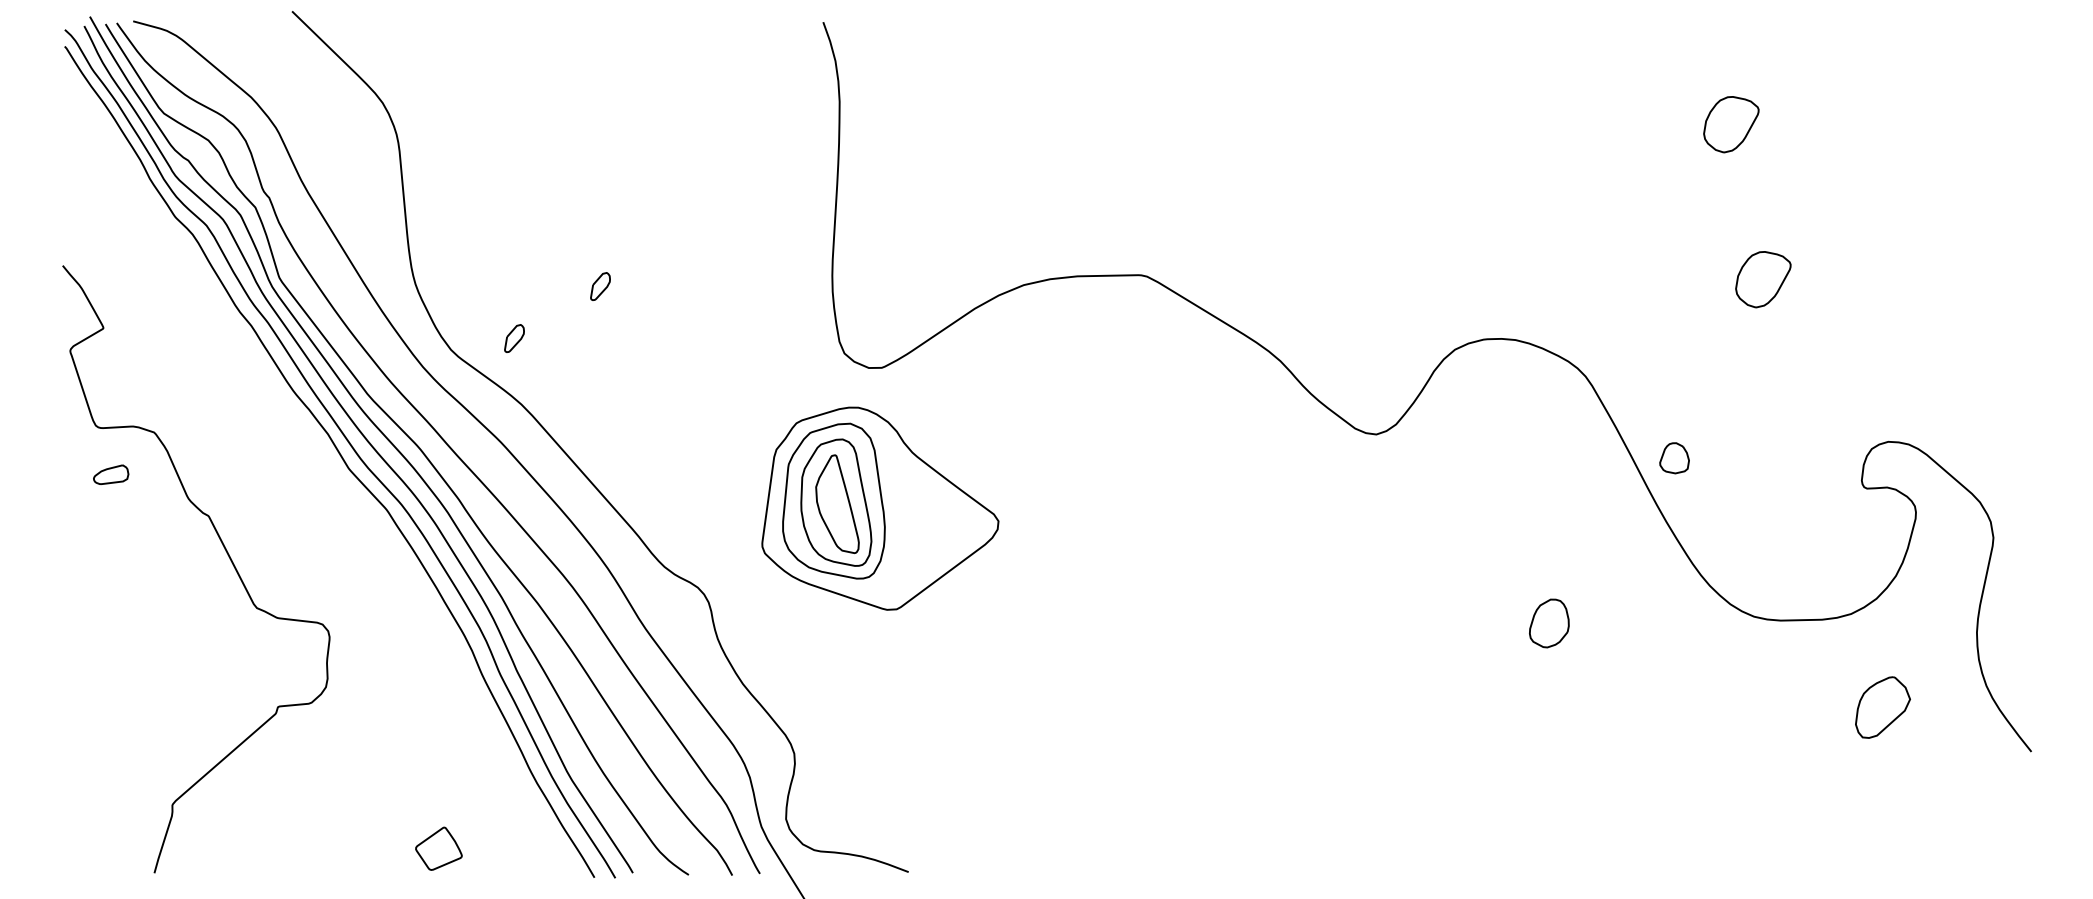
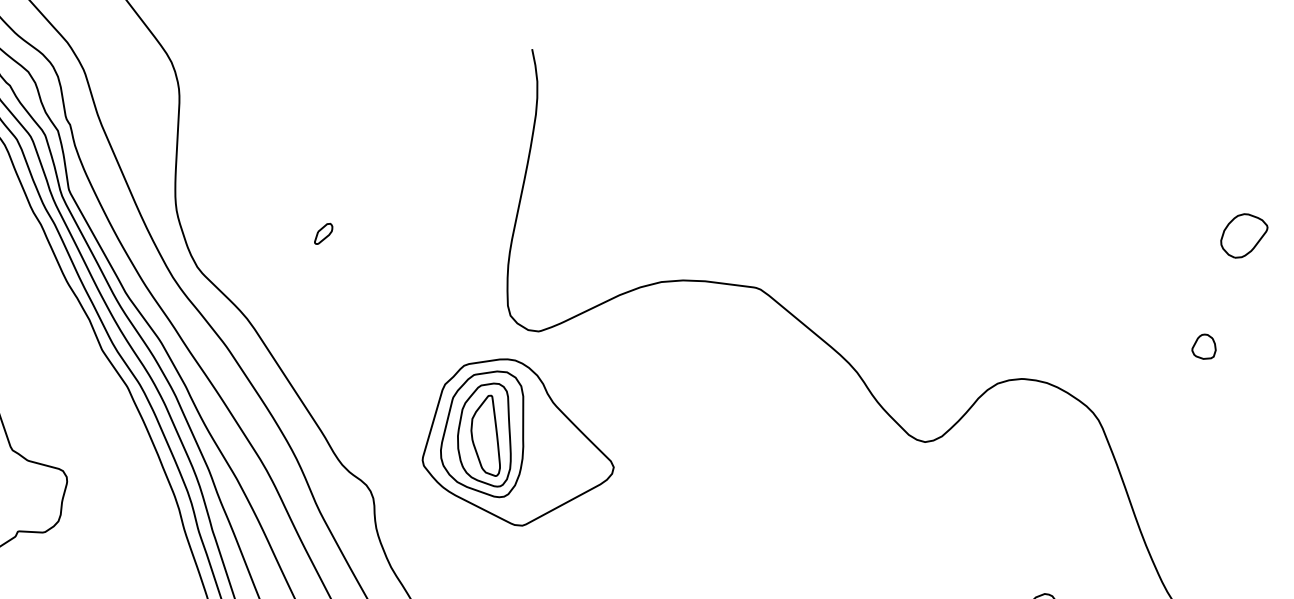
part: (1763, 279) -> (1251, 363), removed
part: (514, 338) -> (249, 265), removed
part: (1674, 458) -> (1204, 346), moved

